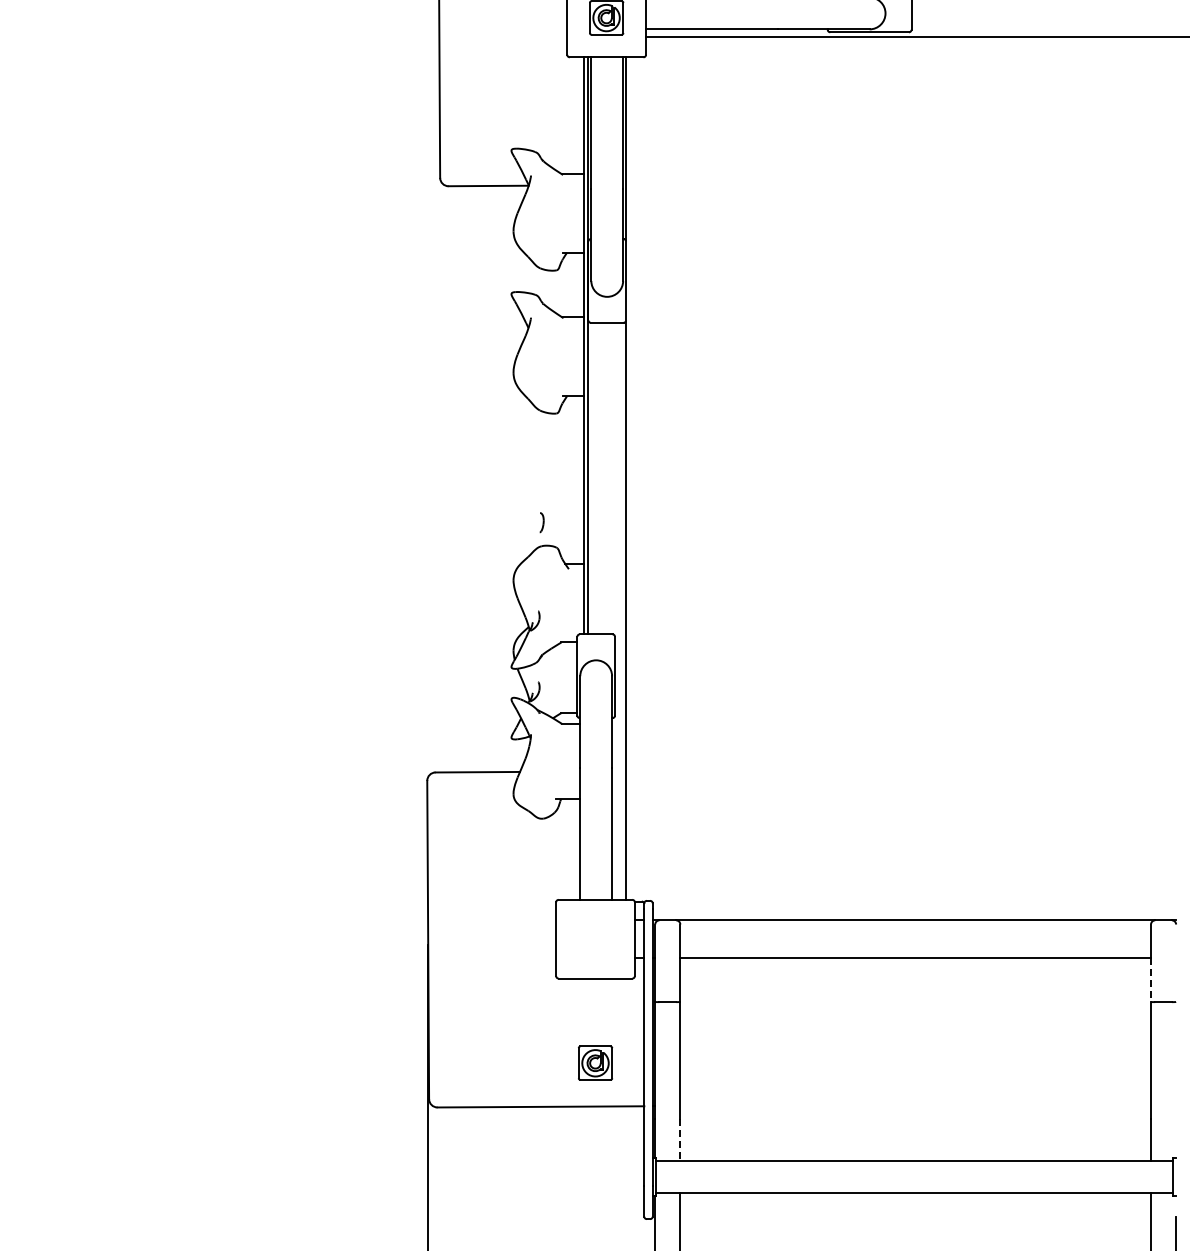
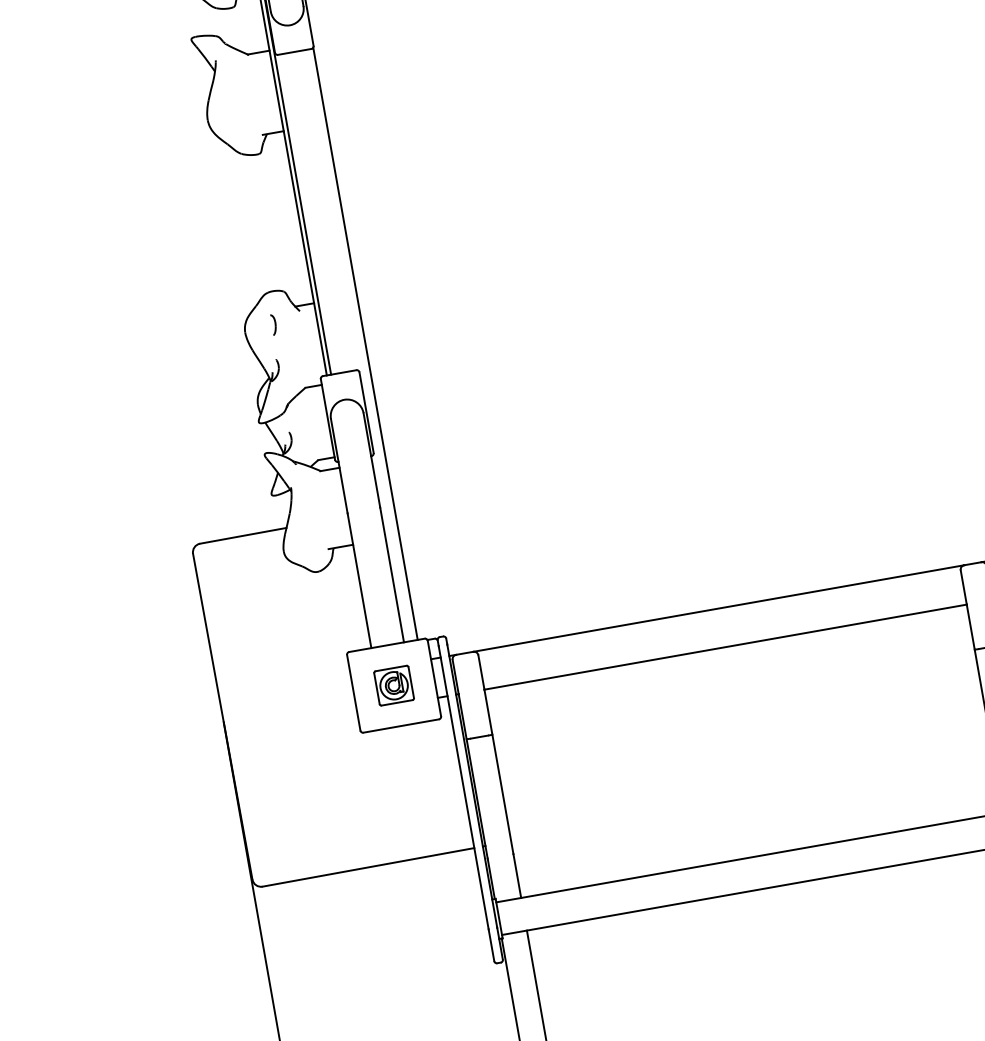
part: (541, 522) -> (273, 324), moved
line: (1151, 980) -> (971, 627), dashed -> solid
part: (595, 1062) -> (393, 684), moved
line: (680, 1140) -> (517, 876), dashed -> solid

